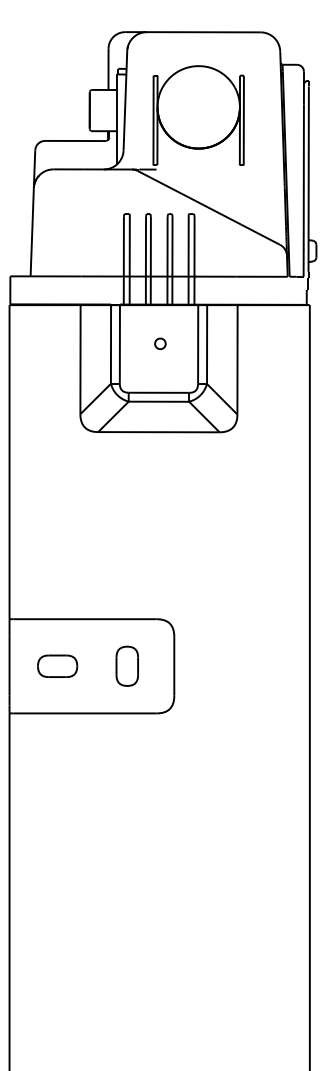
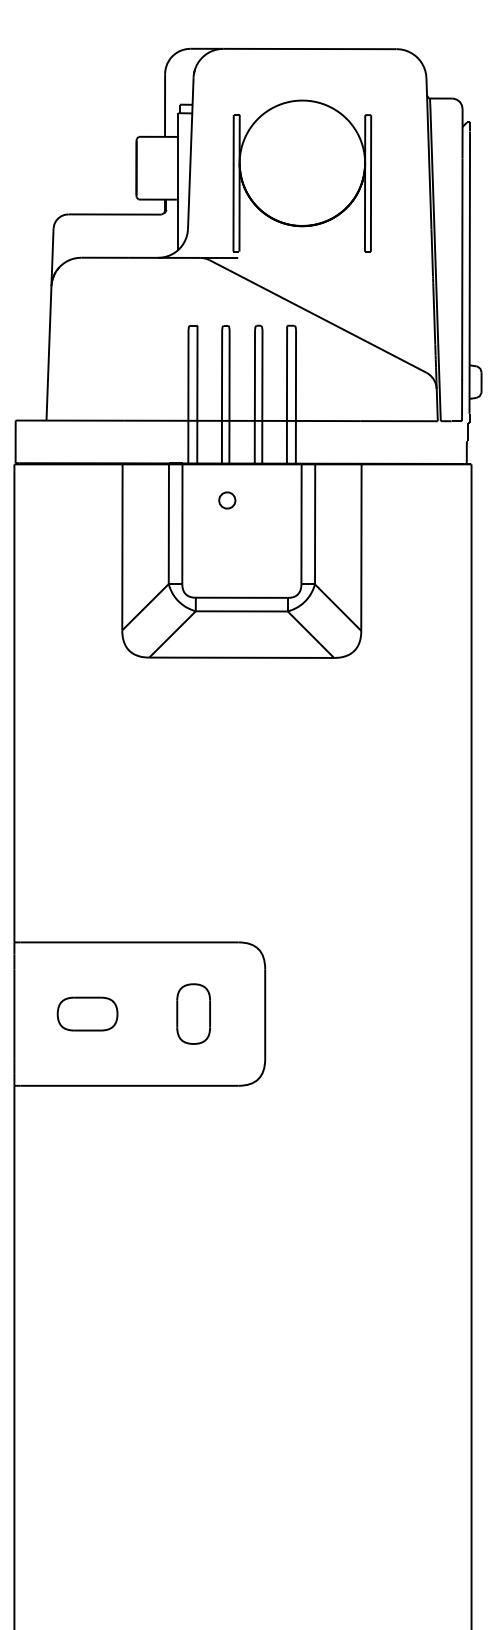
part: (160, 343) -> (227, 499), moved

